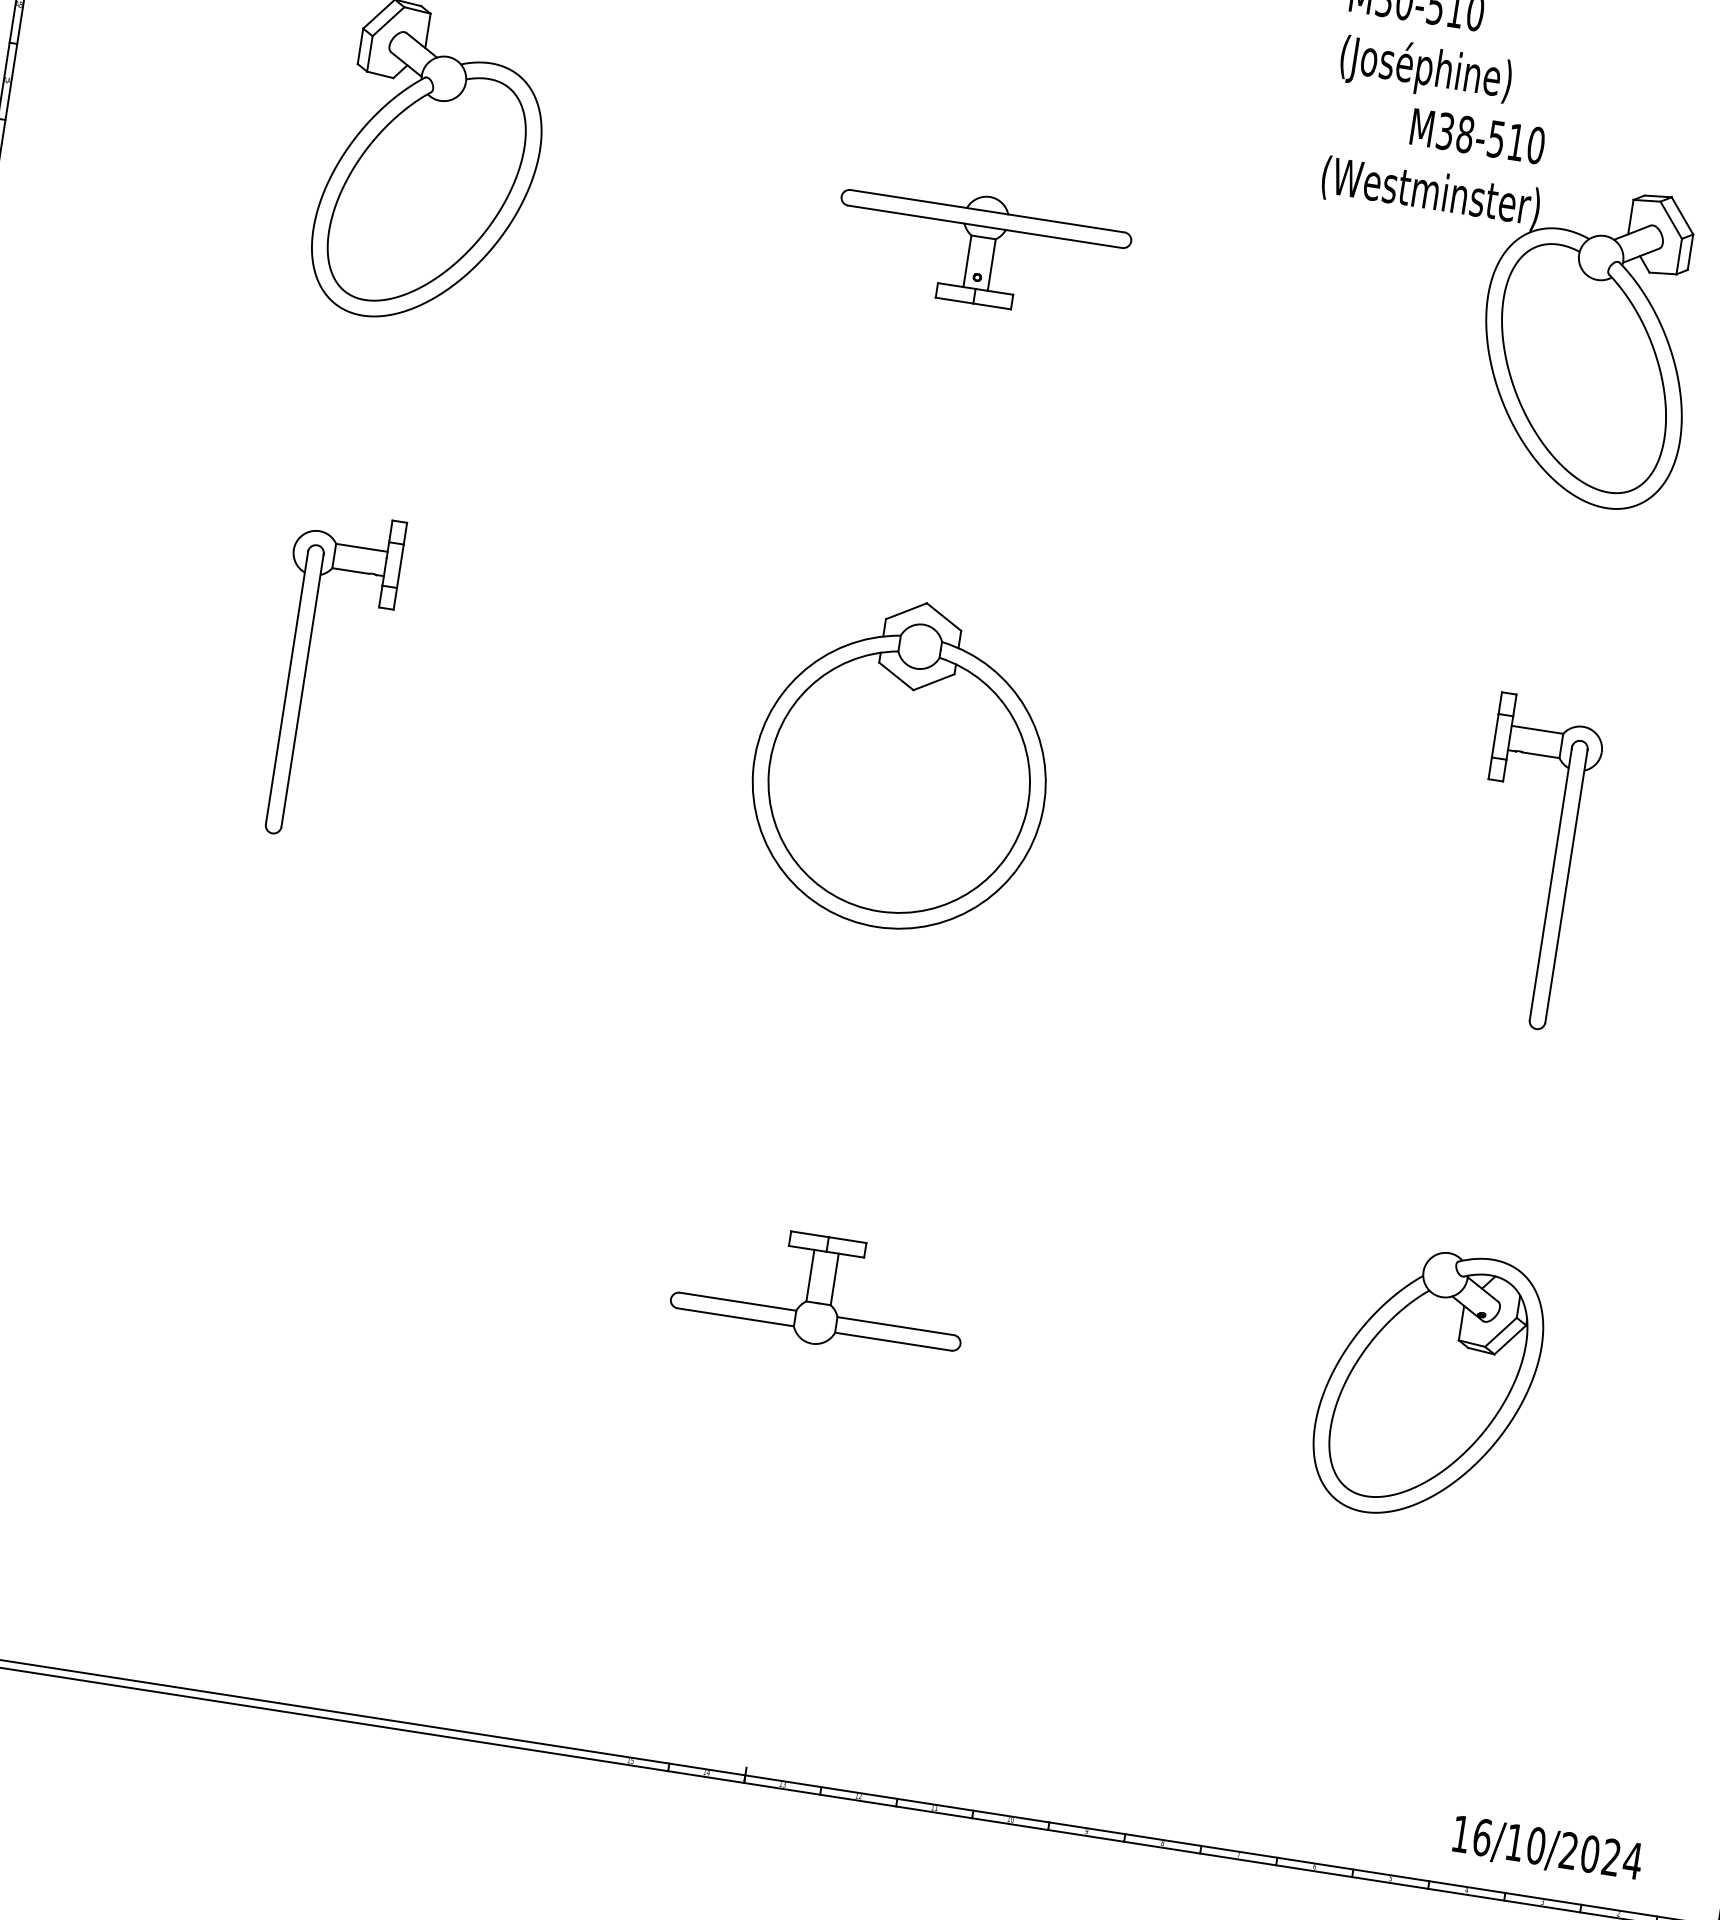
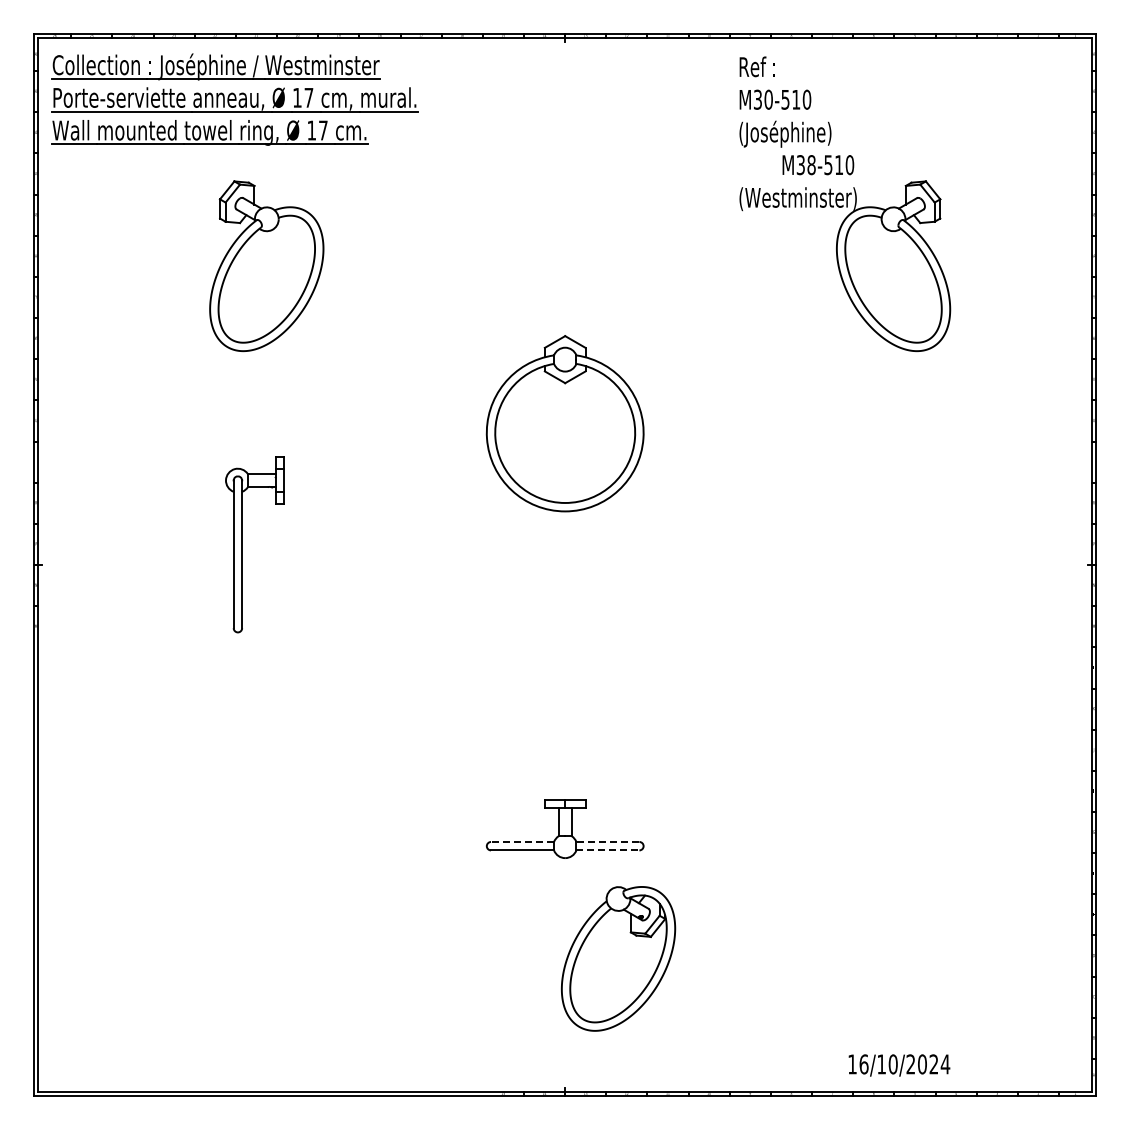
part: (982, 249) -> (565, 265), removed
part: (900, 764) -> (564, 423), moved
part: (1552, 865) -> (917, 544), removed
line: (738, 1300) -> (522, 841), solid -> dashed
line: (895, 1325) -> (607, 841), solid -> dashed
line: (892, 1341) -> (607, 850), solid -> dashed
part: (1428, 1385) -> (618, 958), moved
text: (1547, 1849) -> (899, 1065), moved

